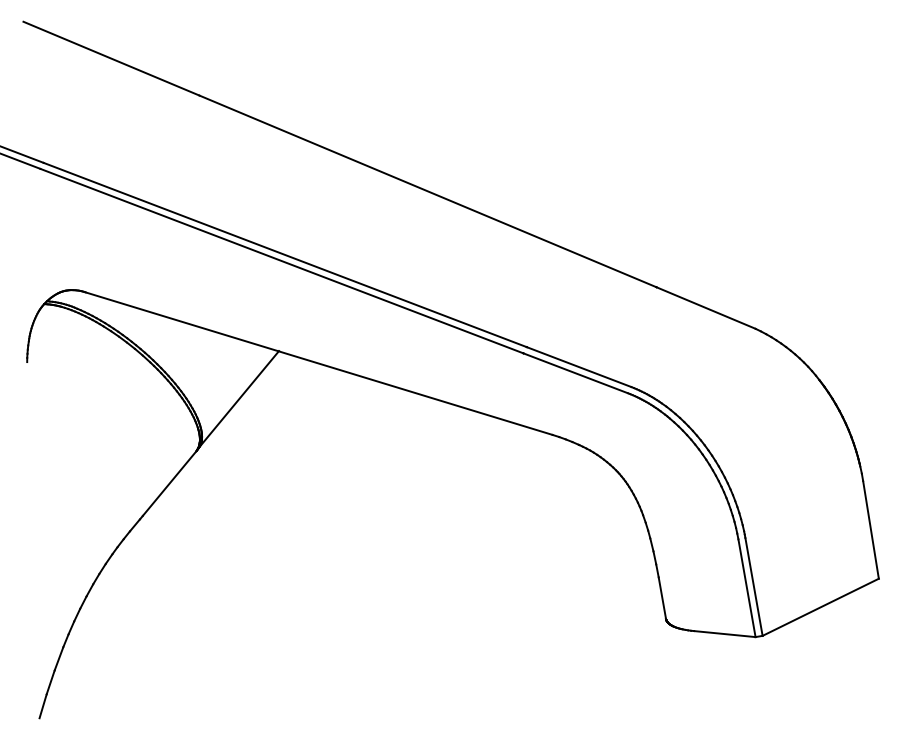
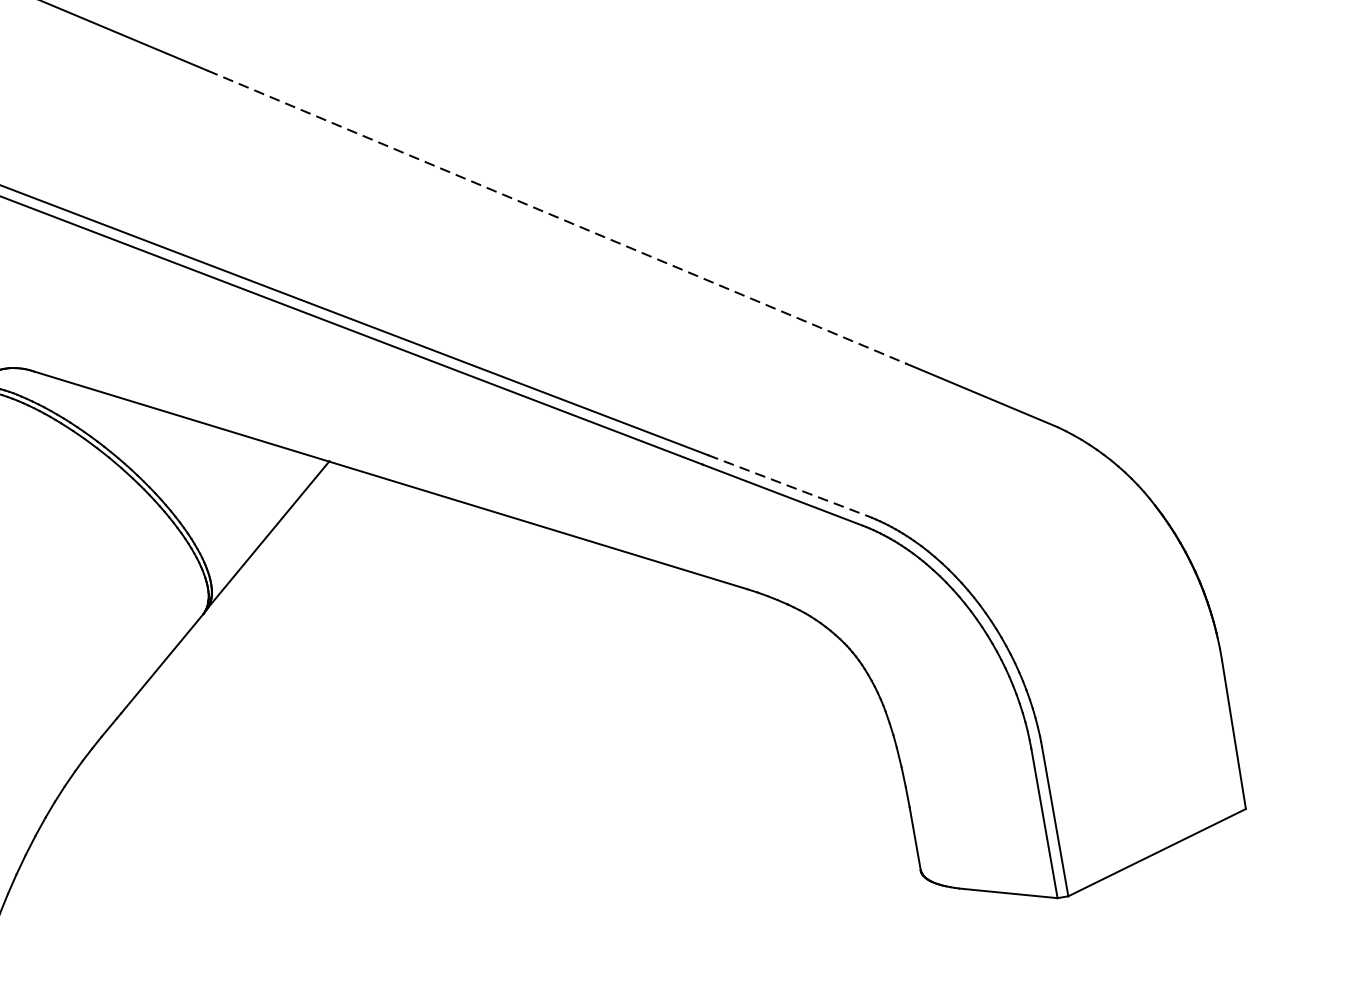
line: (427, 191) -> (556, 217), solid -> dashed
line: (579, 367) -> (788, 486), solid -> dashed

